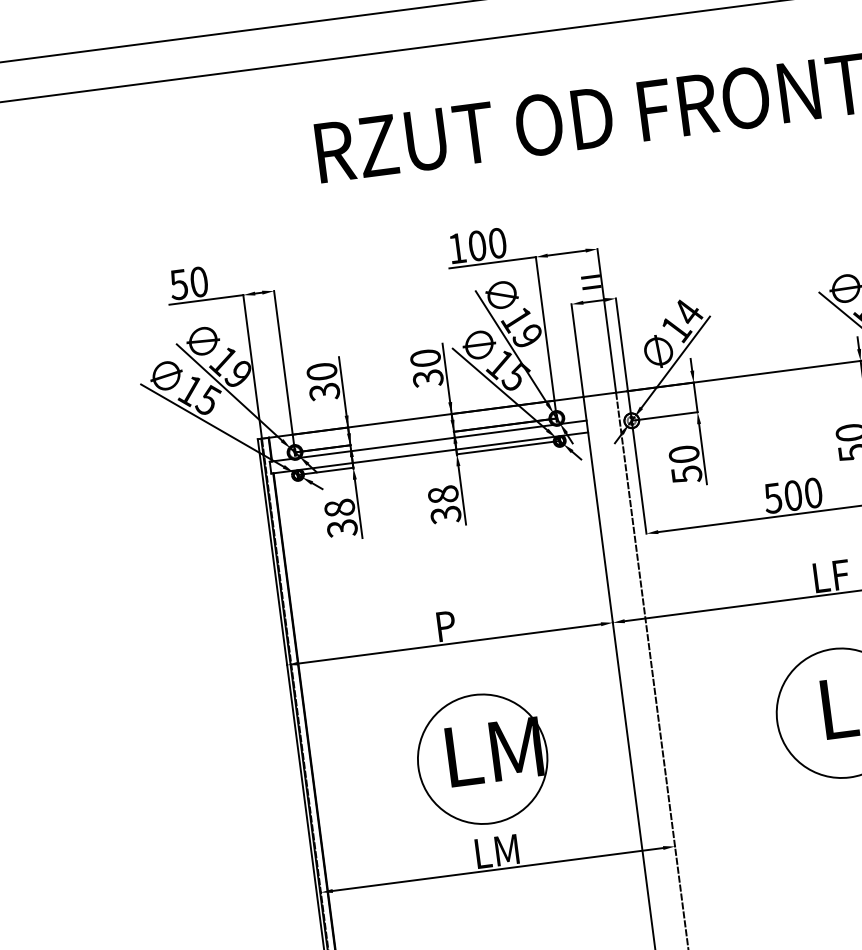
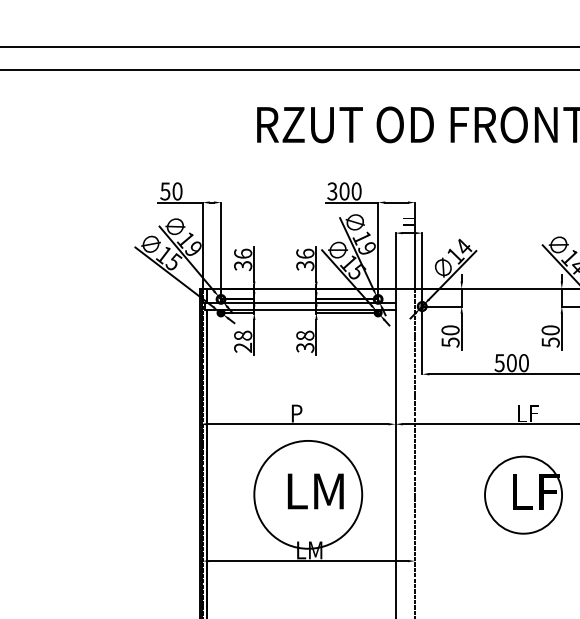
text: (457, 248) -> (332, 191), 100 -> 300
text: (425, 357) -> (305, 253), 30 -> 36
text: (322, 371) -> (243, 253), 30 -> 36
text: (342, 527) -> (243, 347), 38 -> 28
circle: (481, 758) -> (307, 494), size x1.4

